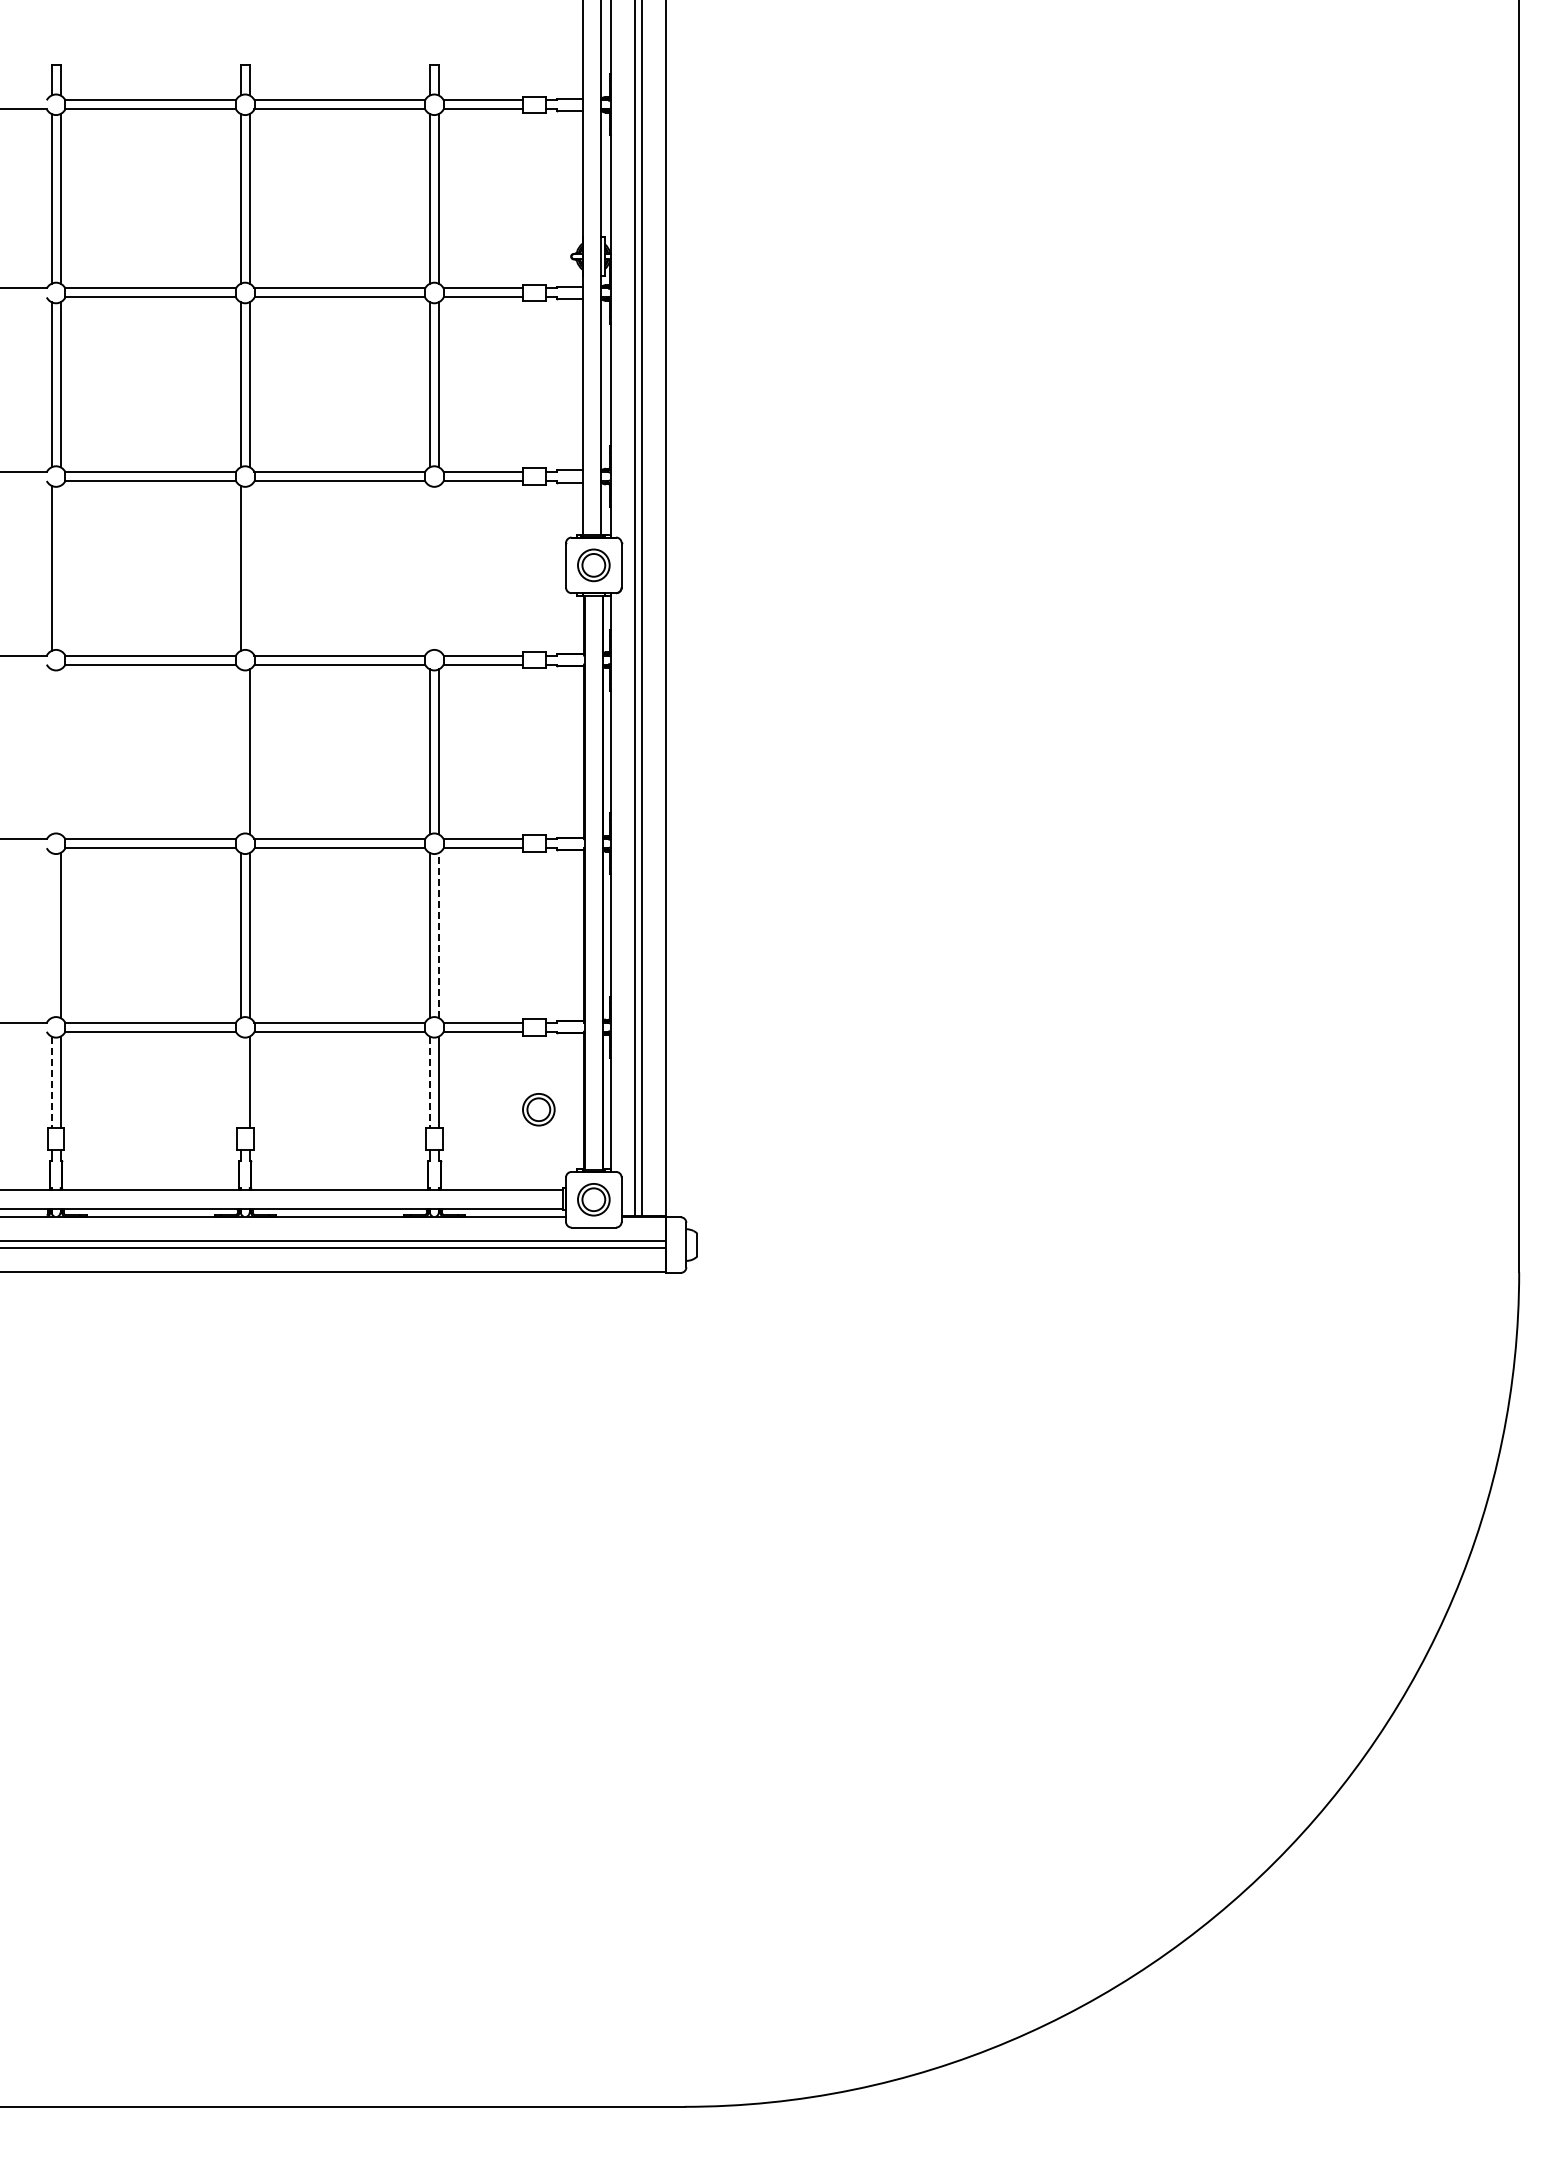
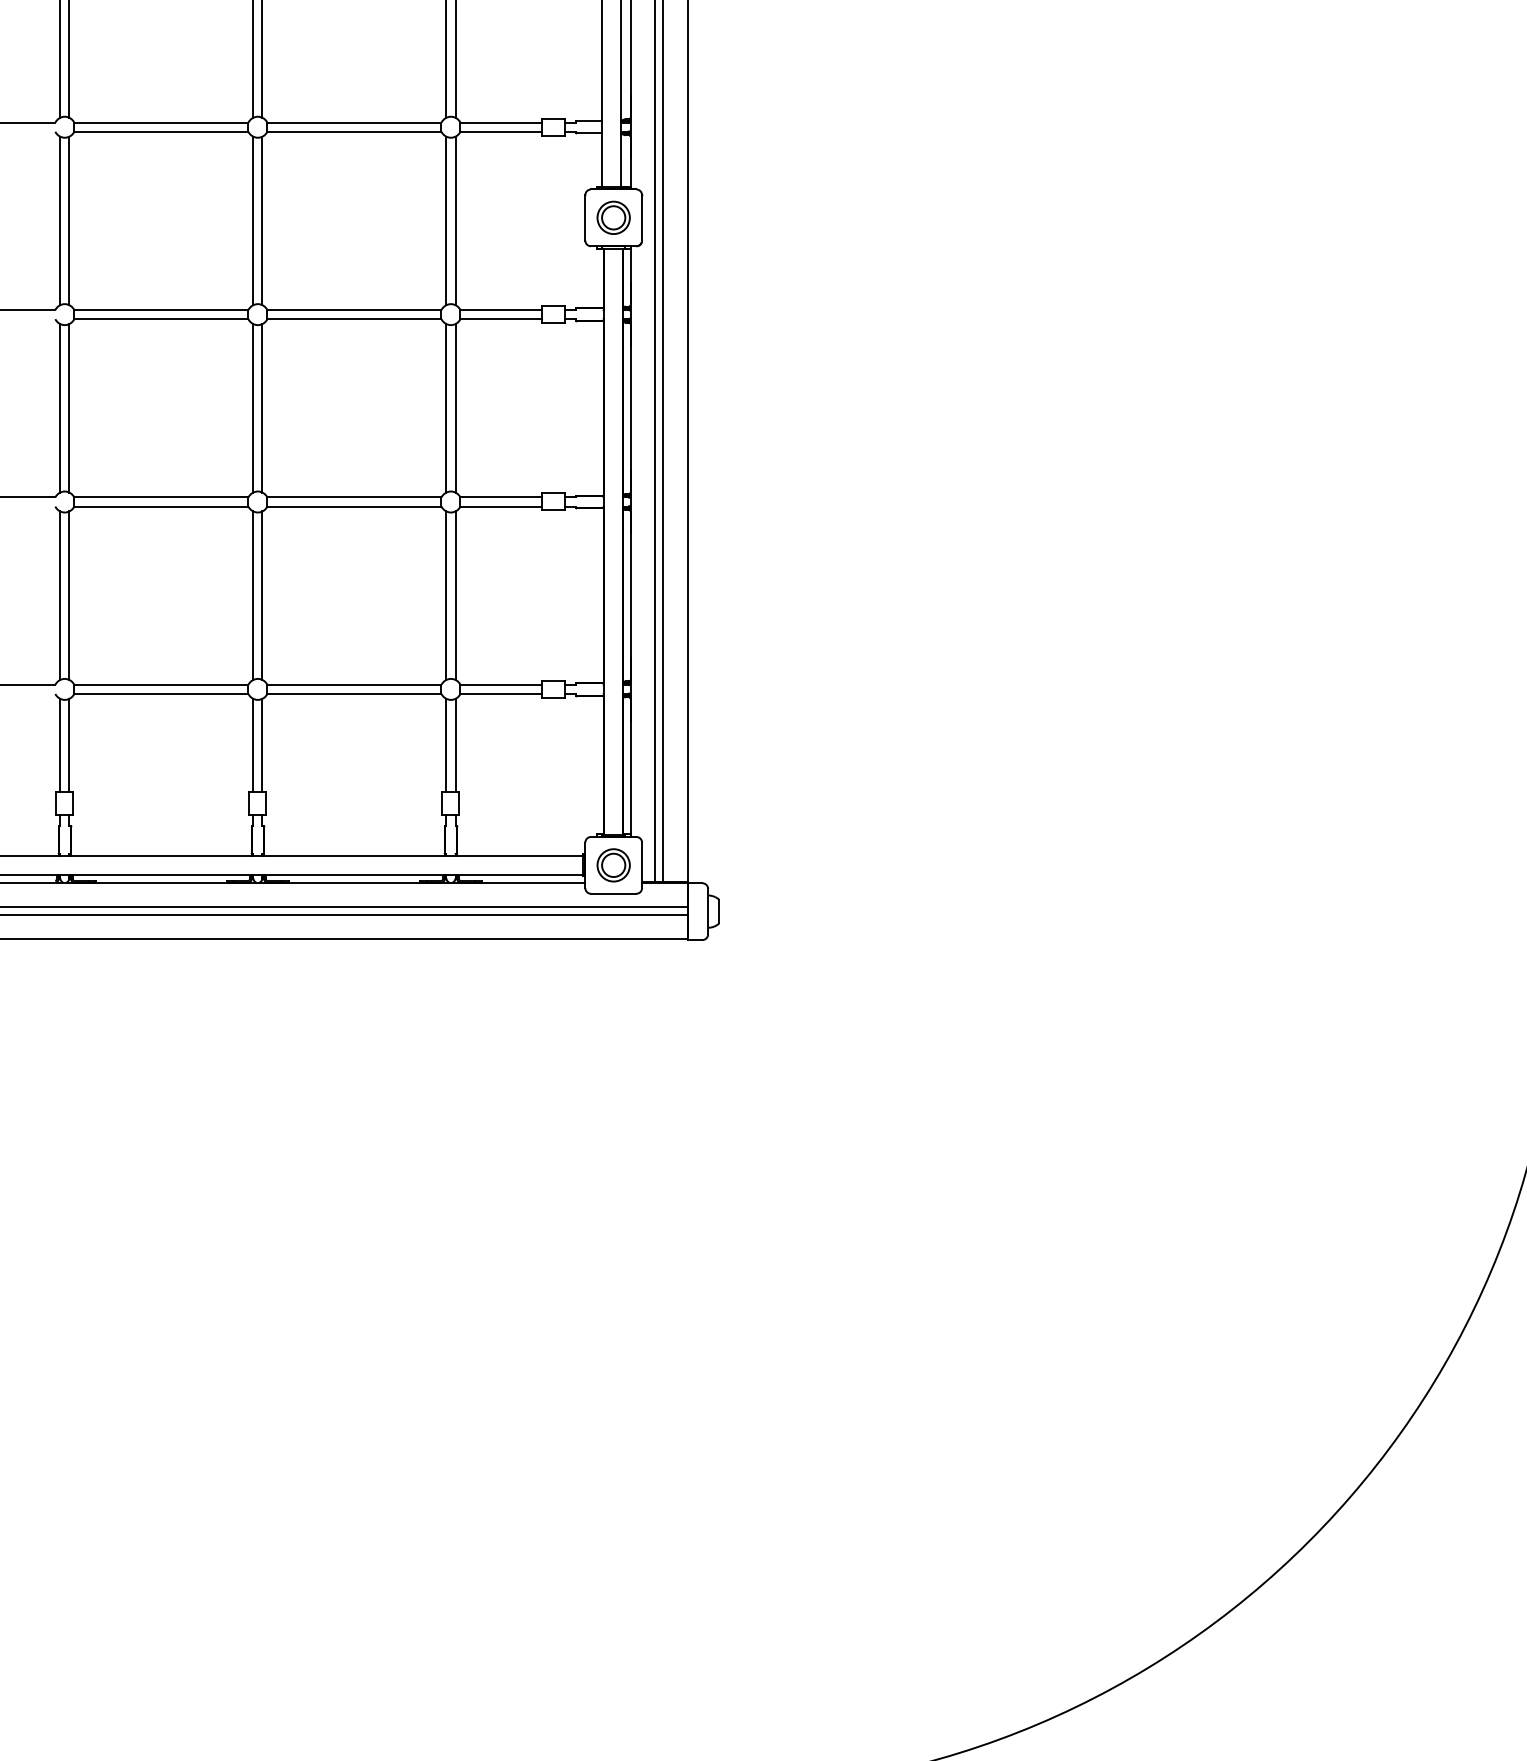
line: (60, 567) -> (69, 220), added
line: (249, 567) -> (262, 220), added
line: (429, 567) -> (445, 220), added
line: (438, 567) -> (455, 220), added
line: (51, 751) -> (60, 407), added
line: (60, 751) -> (69, 407), added
line: (240, 751) -> (253, 407), added
line: (51, 935) -> (60, 595), added
line: (438, 935) -> (455, 595), dashed -> solid
line: (240, 1081) -> (253, 744), added
line: (51, 1082) -> (60, 745), dashed -> solid
line: (429, 1082) -> (445, 745), dashed -> solid
part: (538, 1109) -> (557, 773), removed

